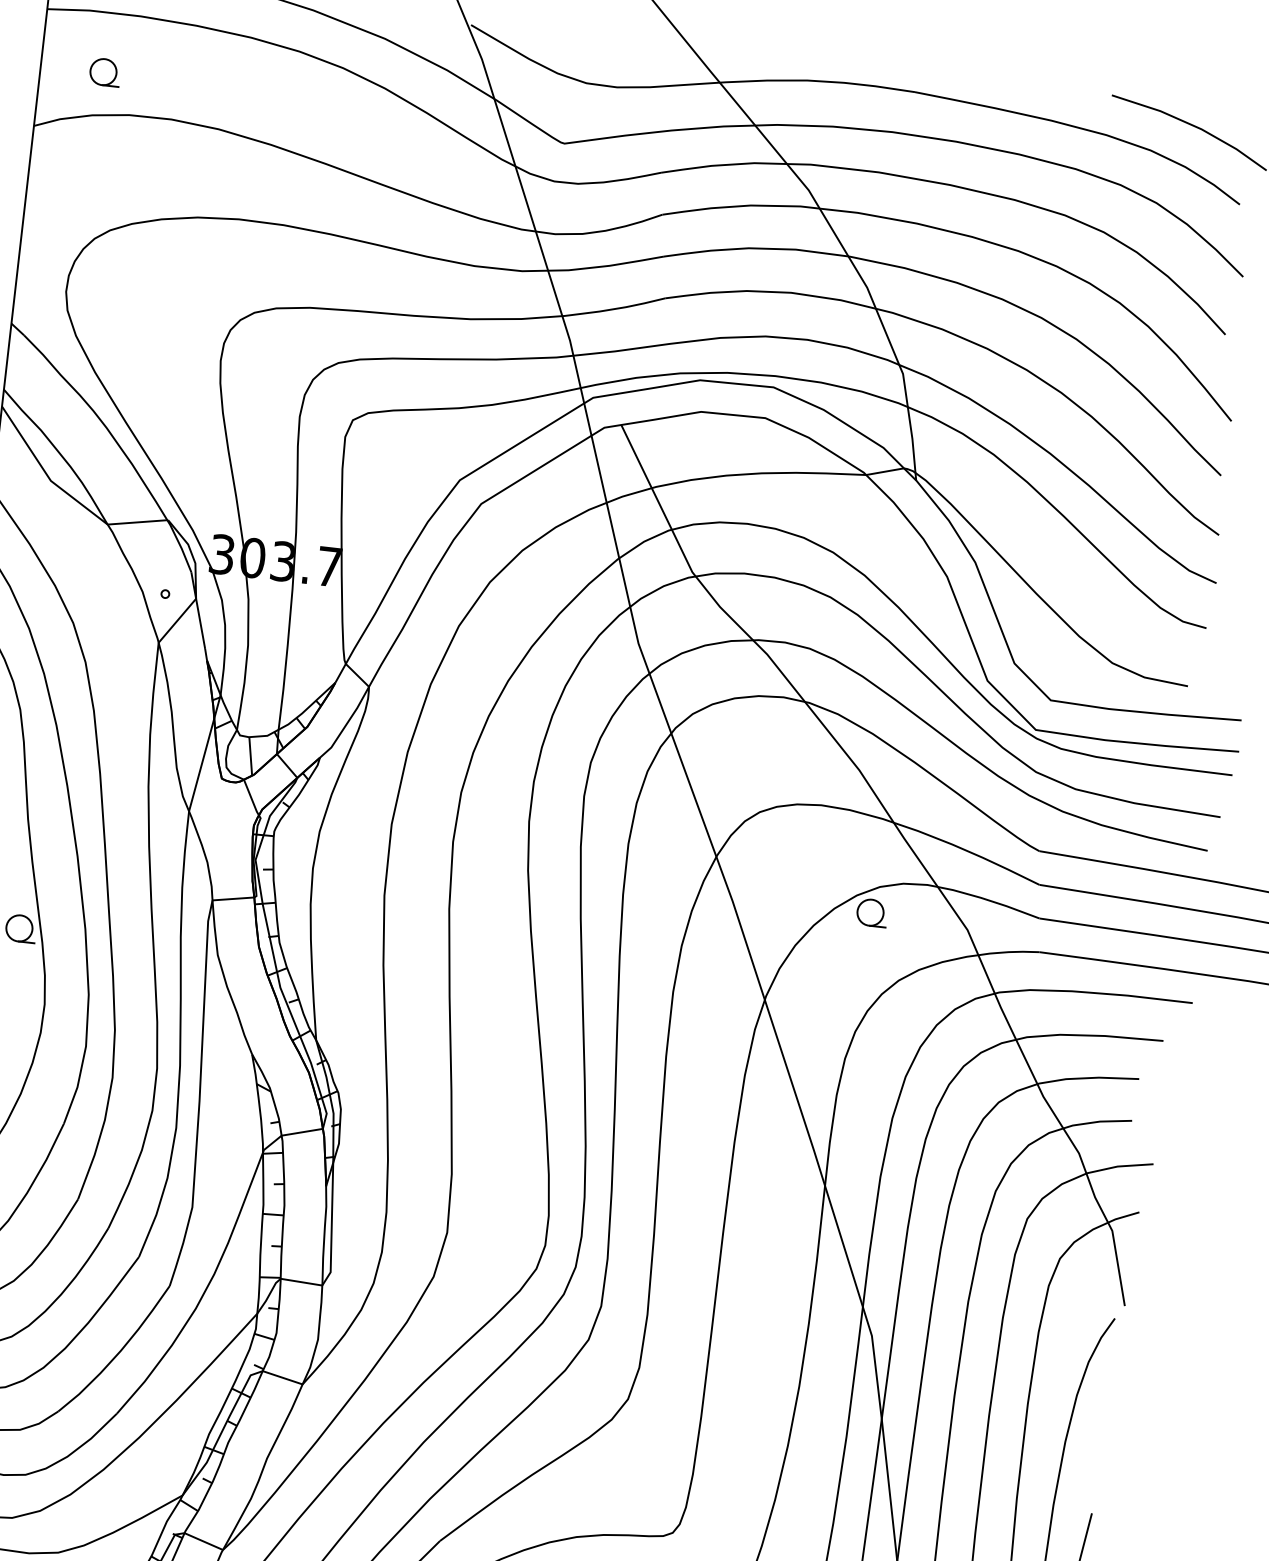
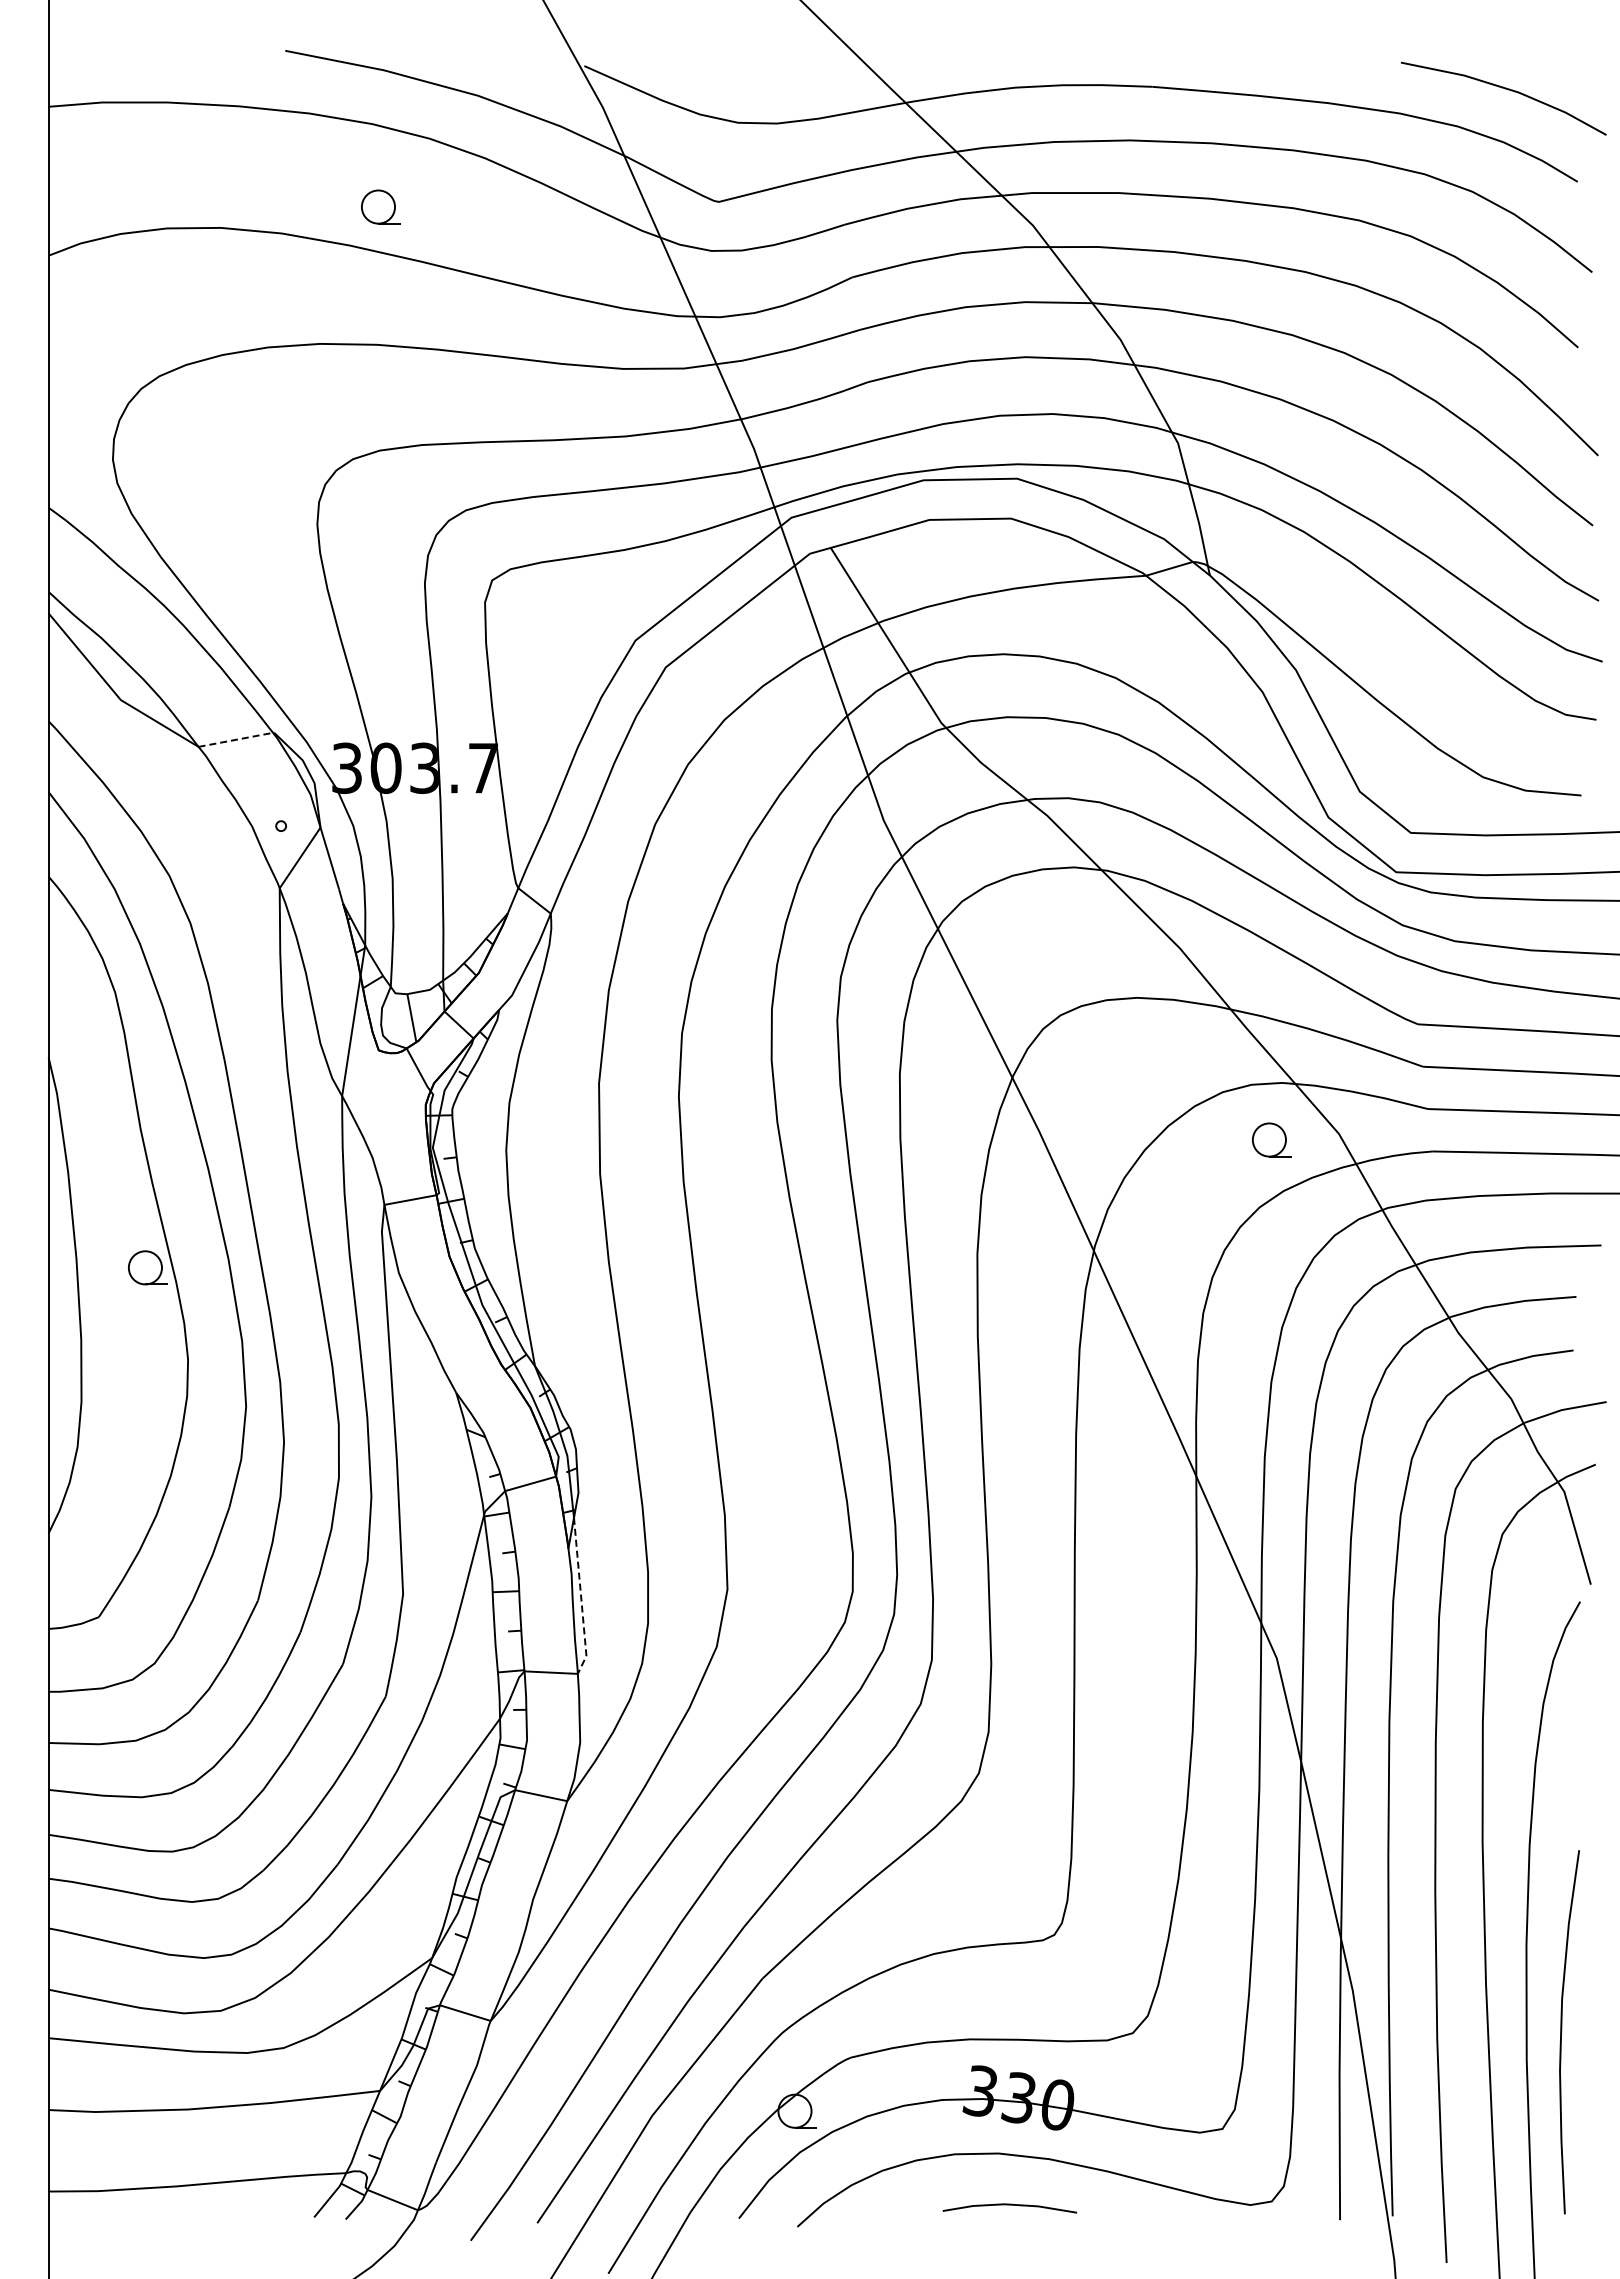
part: (105, 71) -> (380, 206), moved
line: (137, 522) -> (235, 739), solid -> dashed
part: (872, 912) -> (1271, 1139), moved
line: (332, 1225) -> (581, 1597), solid -> dashed

